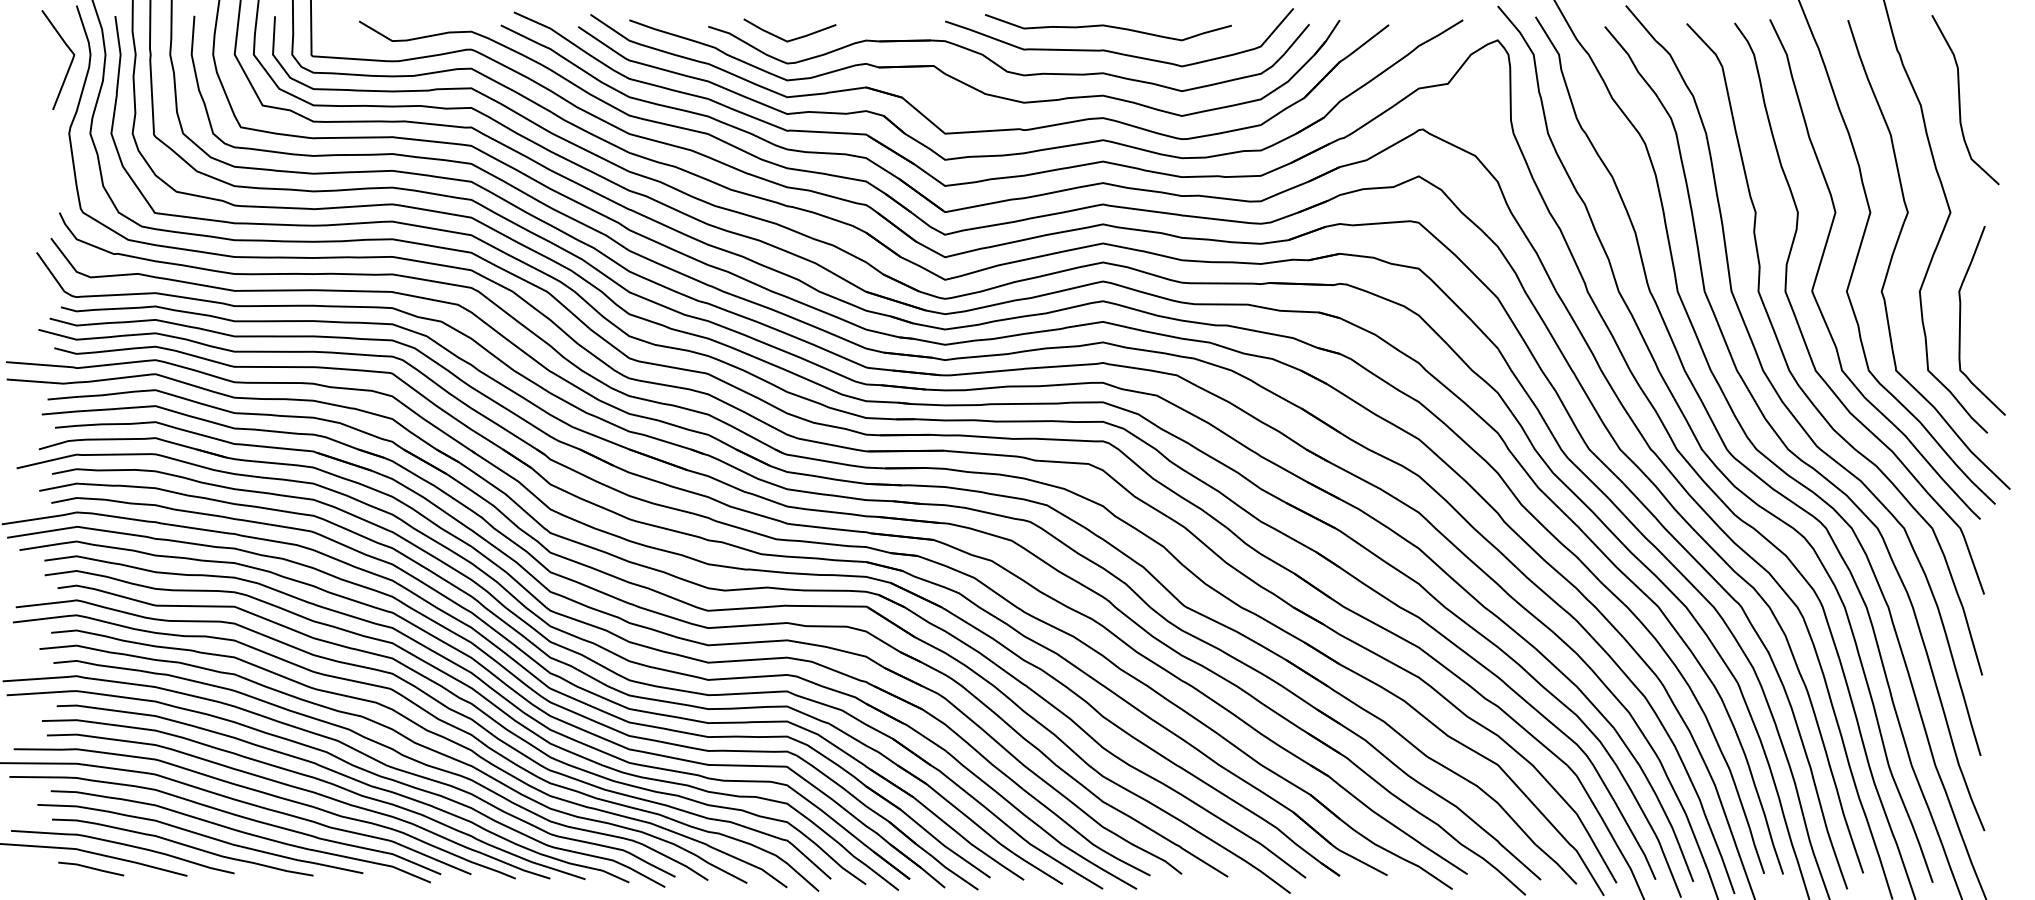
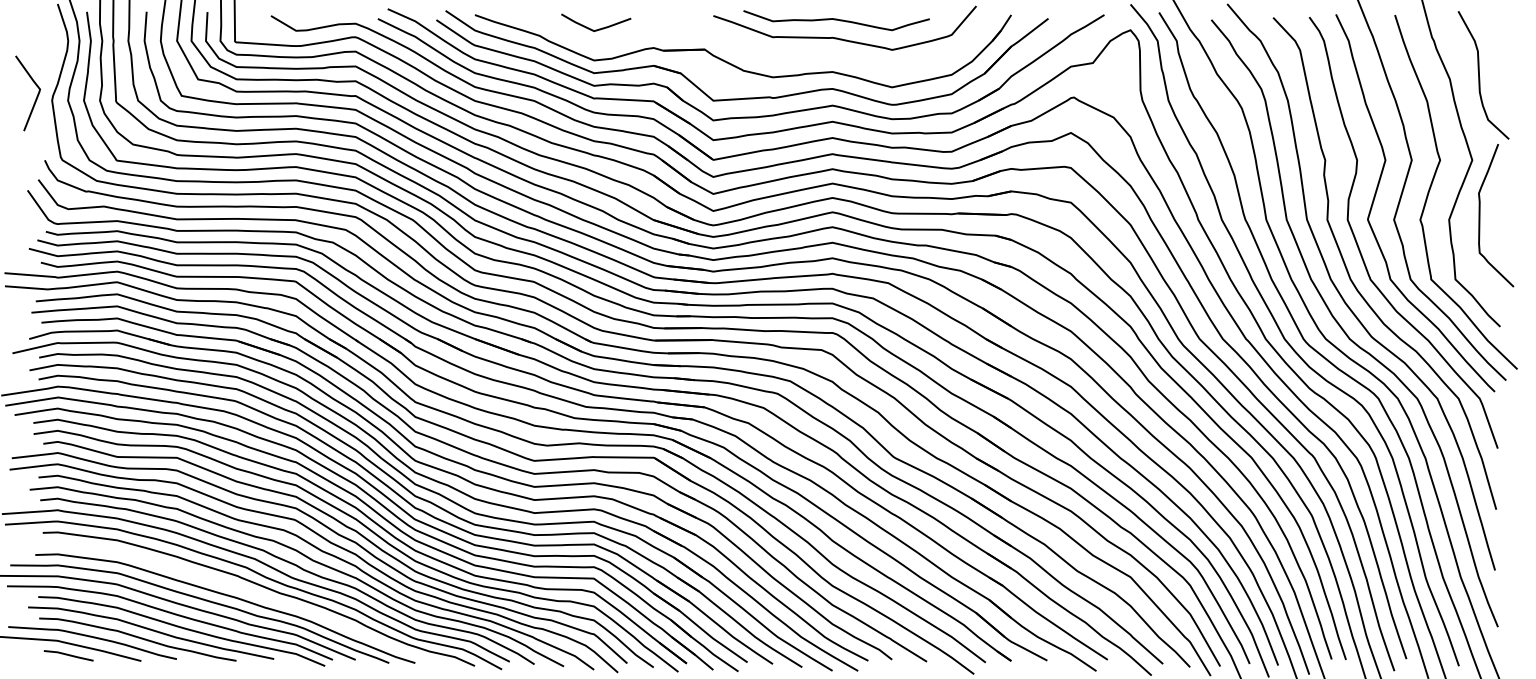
line: (69, 64) -> (36, 96), moved
part: (1001, 66) -> (755, 49), removed
curve: (1960, 320) -> (1479, 215), moved
curve: (318, 780) -> (240, 588), removed

